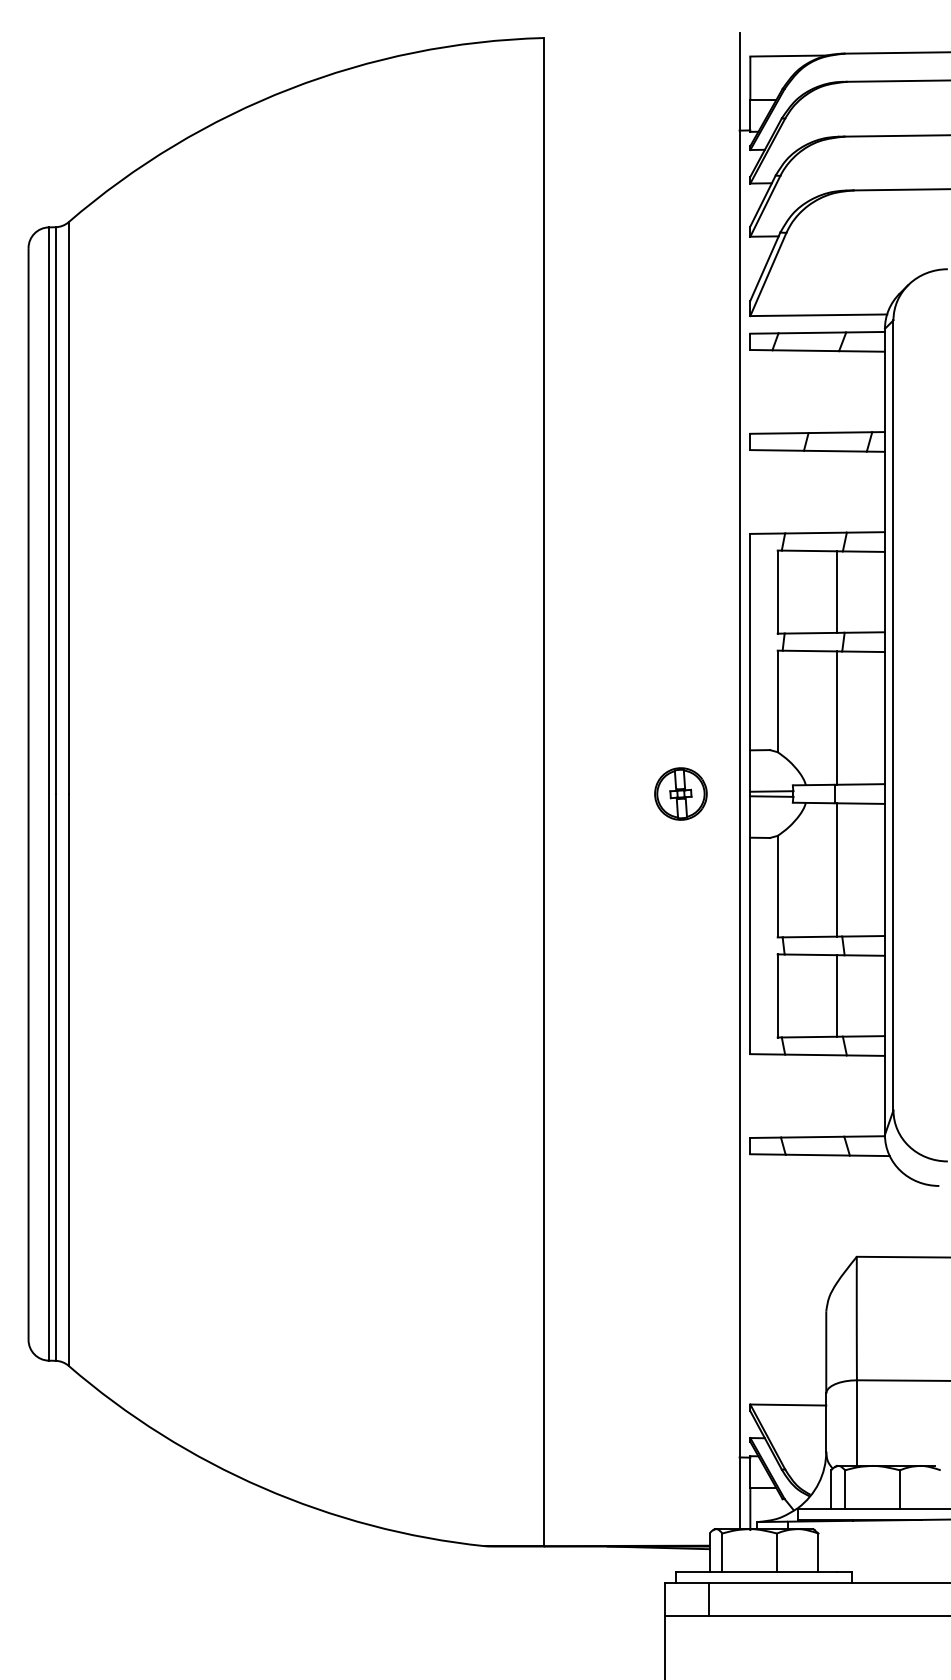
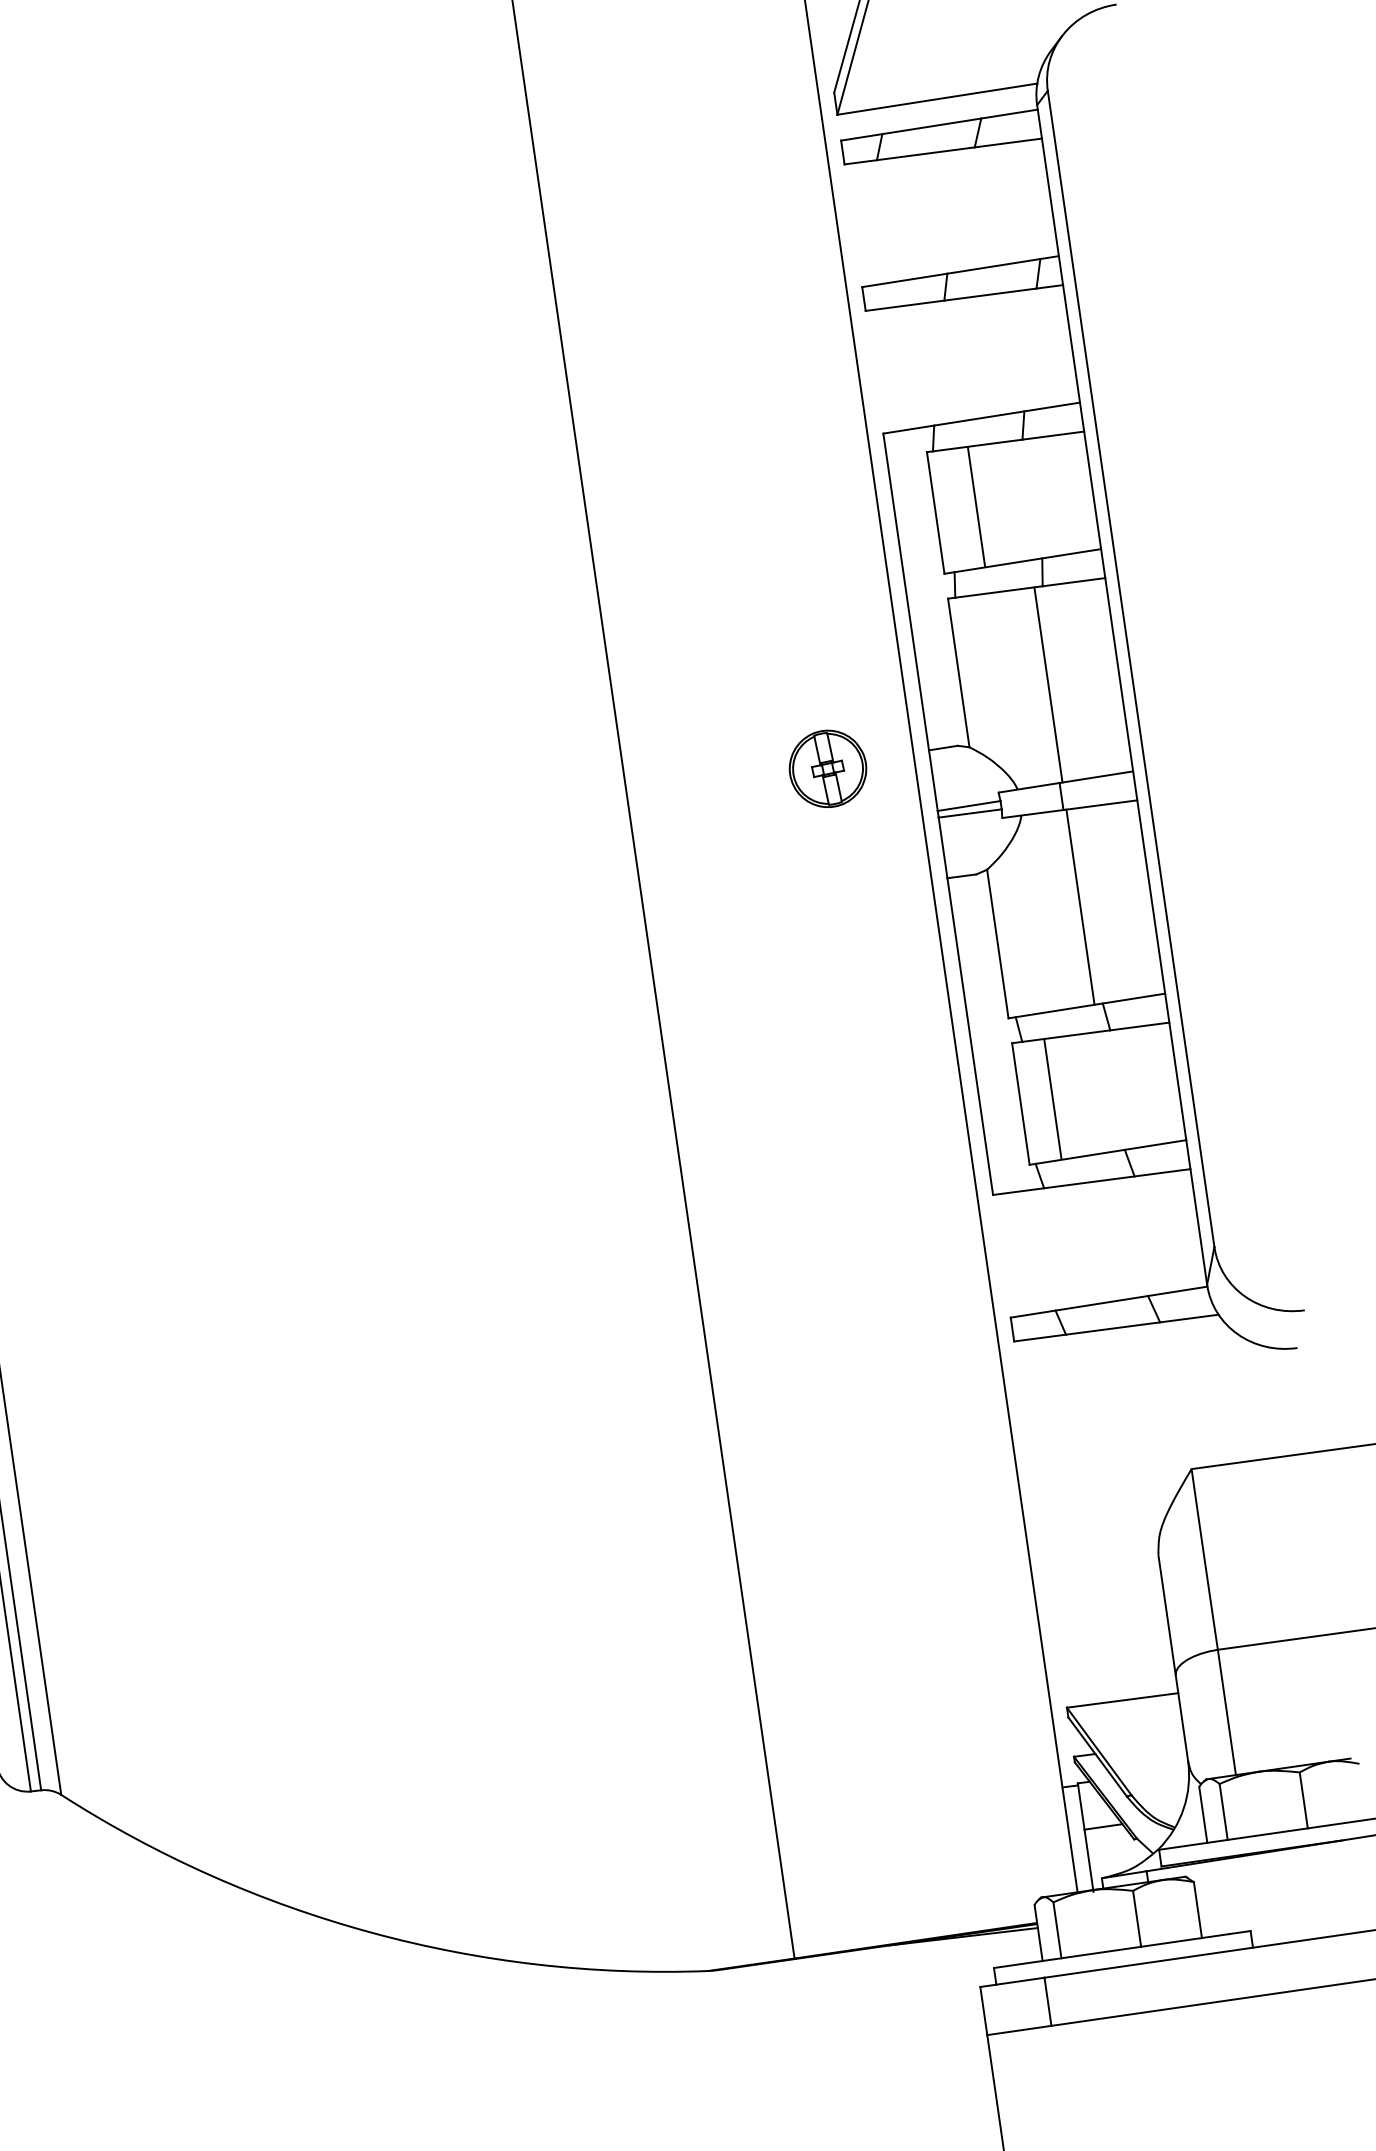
line: (836, 591) -> (976, 506), moved
part: (680, 793) -> (827, 768), moved
line: (836, 995) -> (1052, 1098), moved

